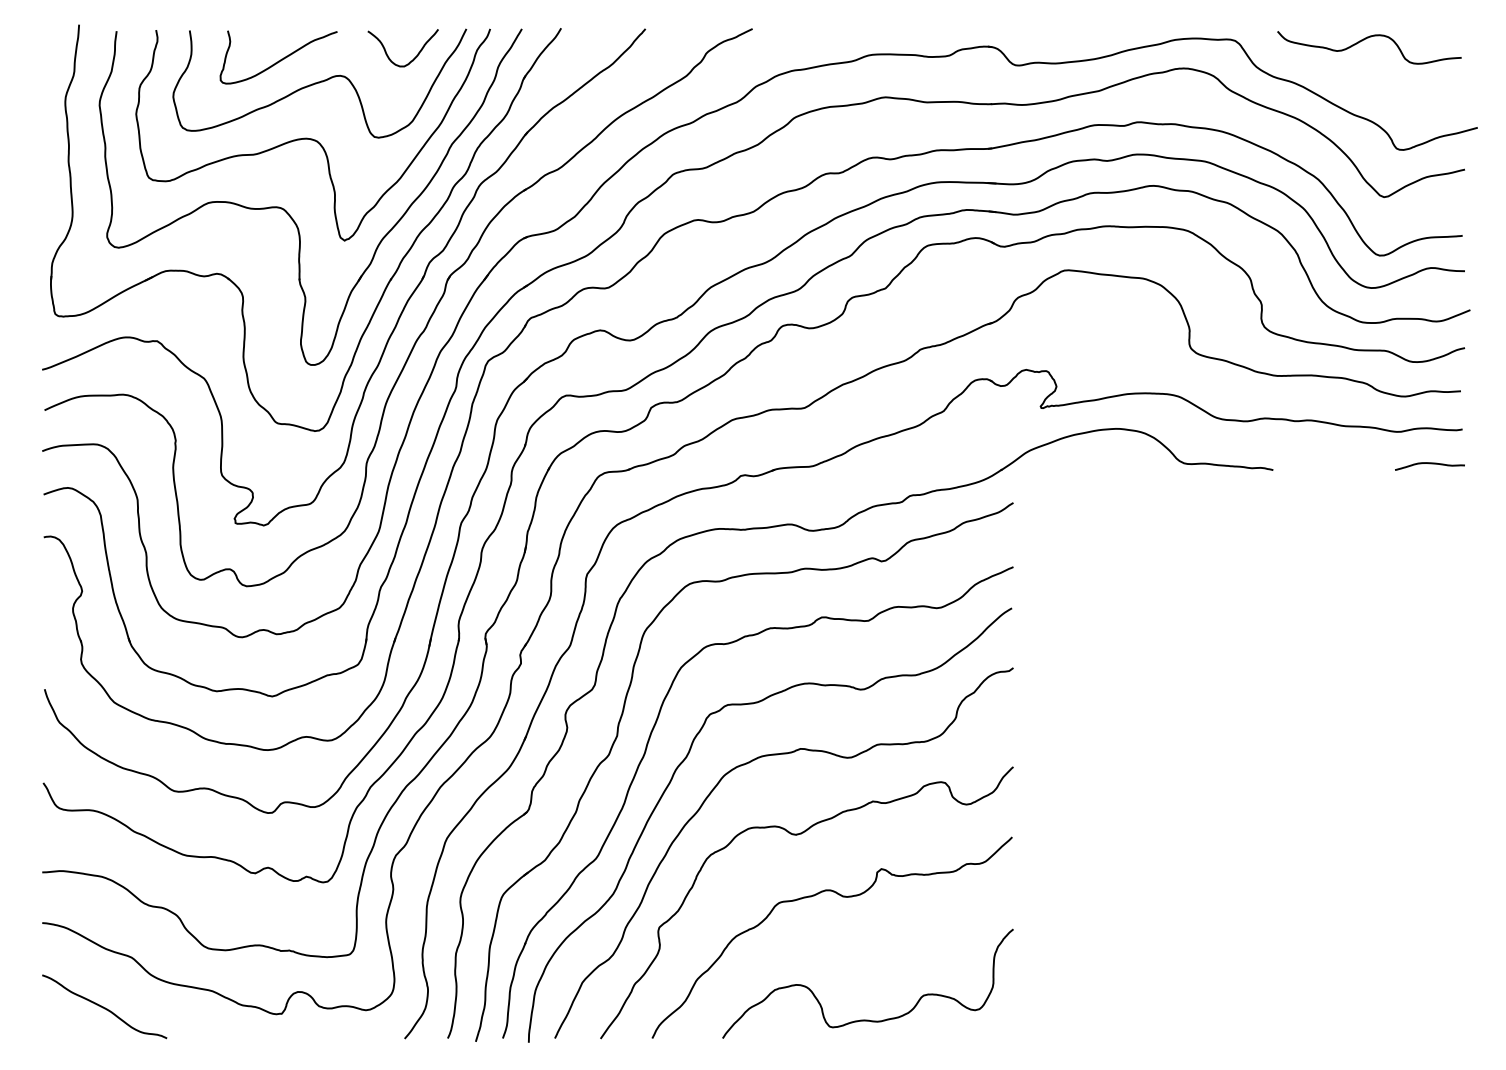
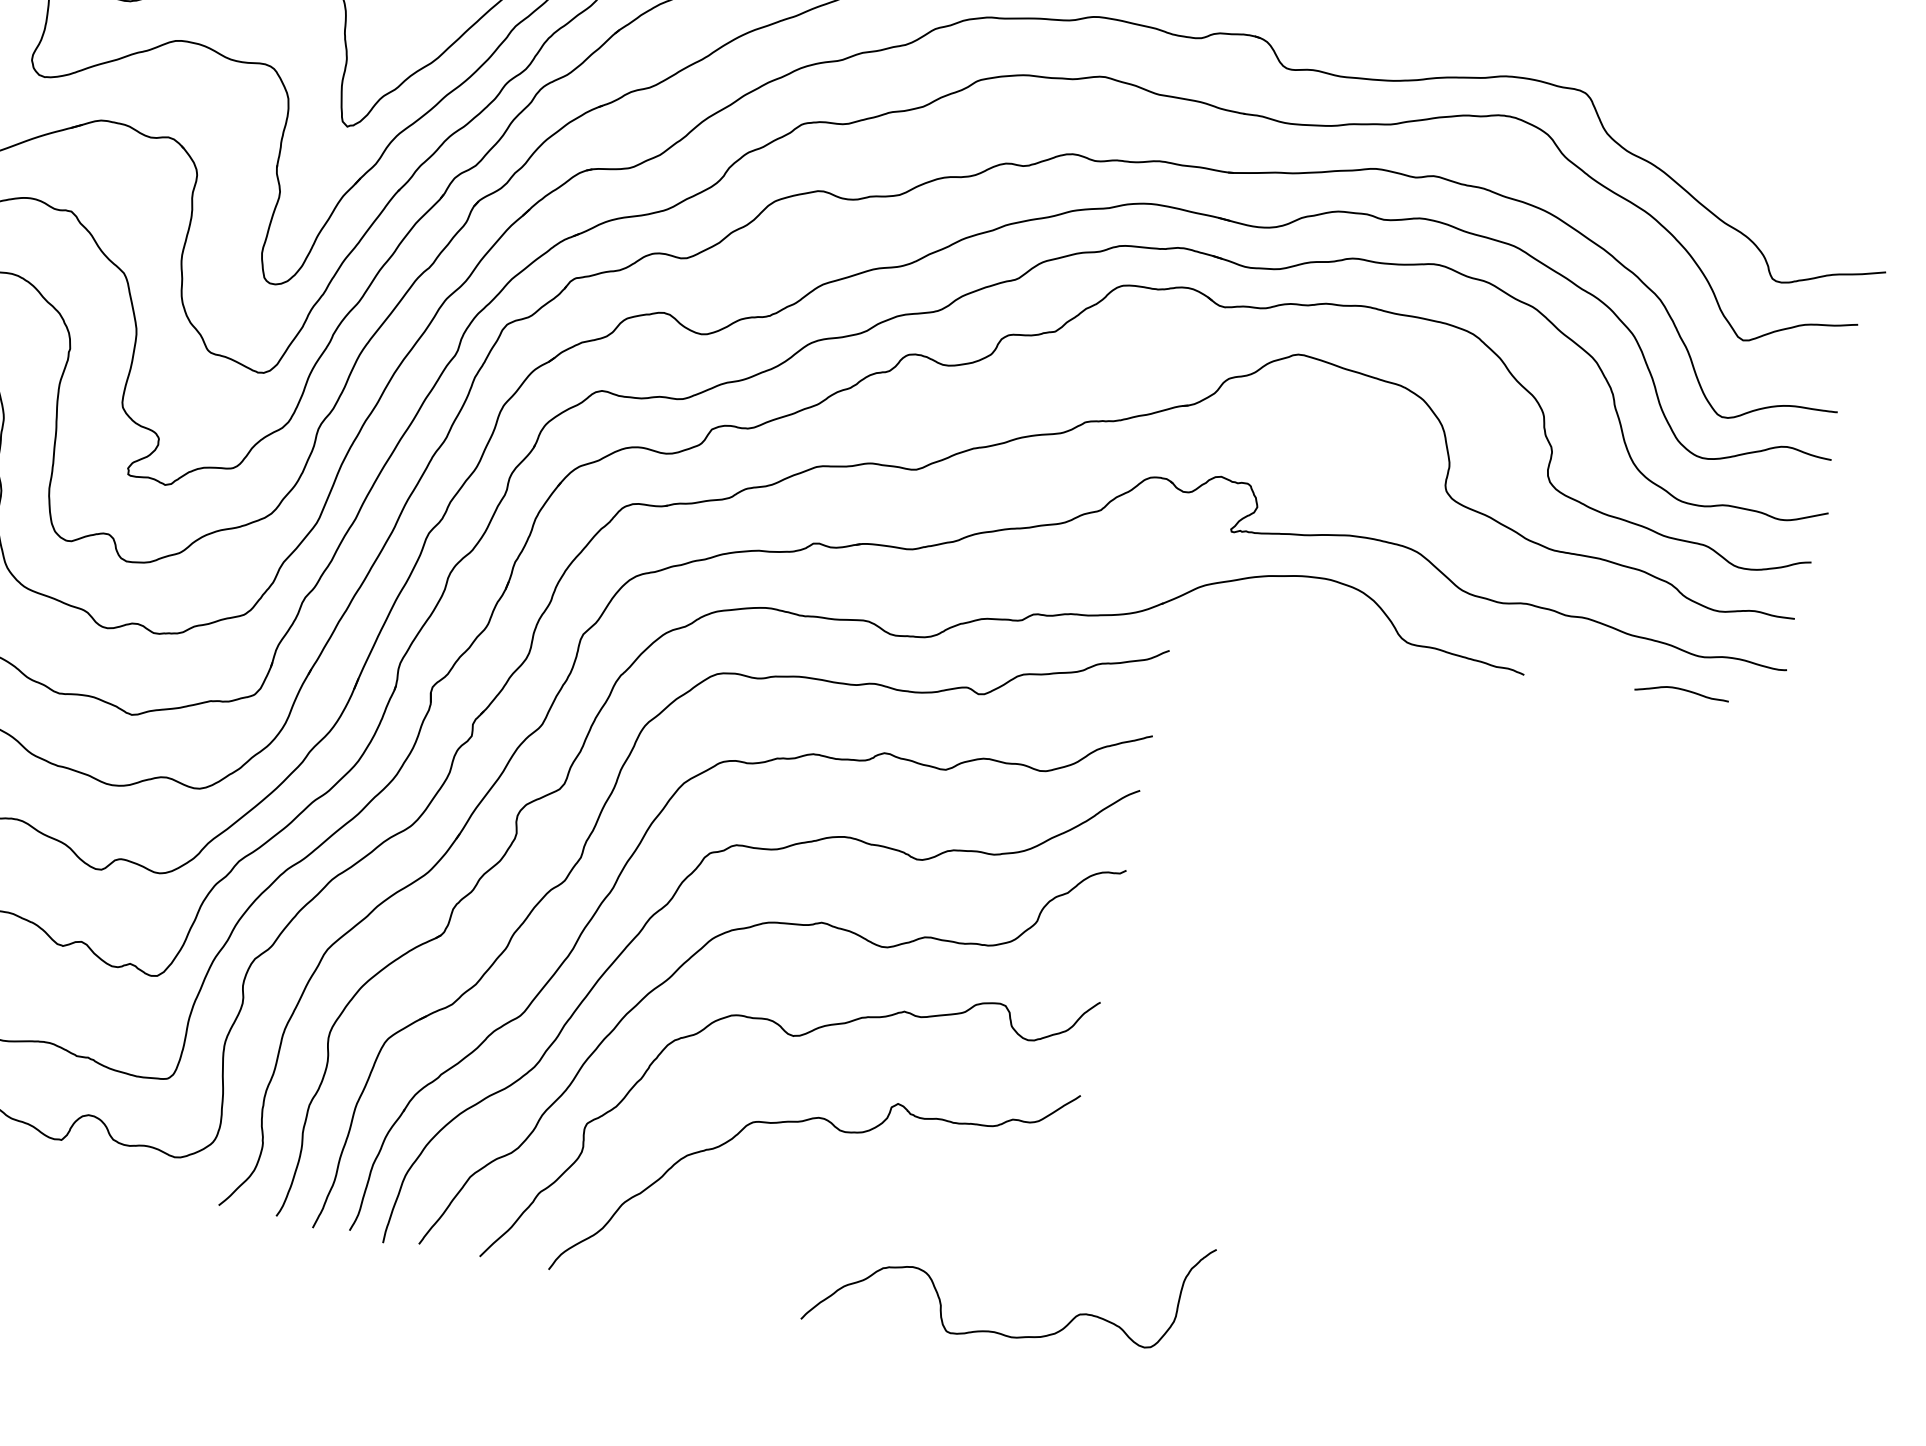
curve: (1366, 39) -> (1760, 125), removed
curve: (1429, 464) -> (1681, 691), moved
curve: (867, 1019) -> (998, 1331), moved

